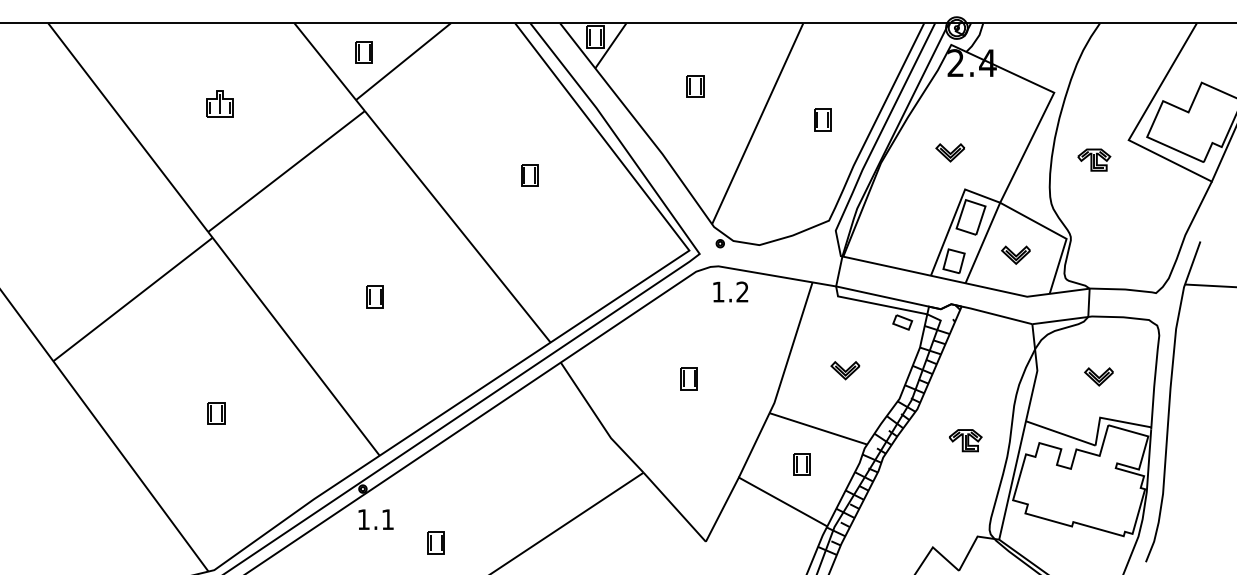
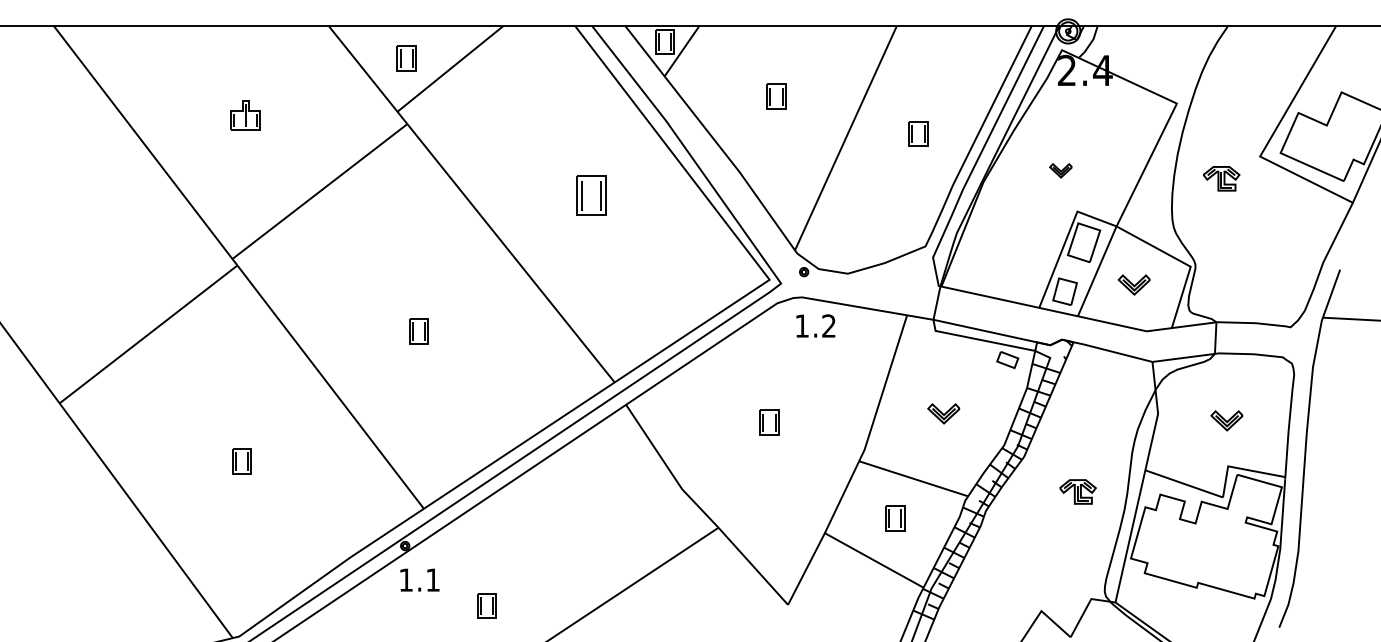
part: (949, 152) -> (1060, 170), size x0.7
part: (529, 175) -> (591, 195), size x1.6

